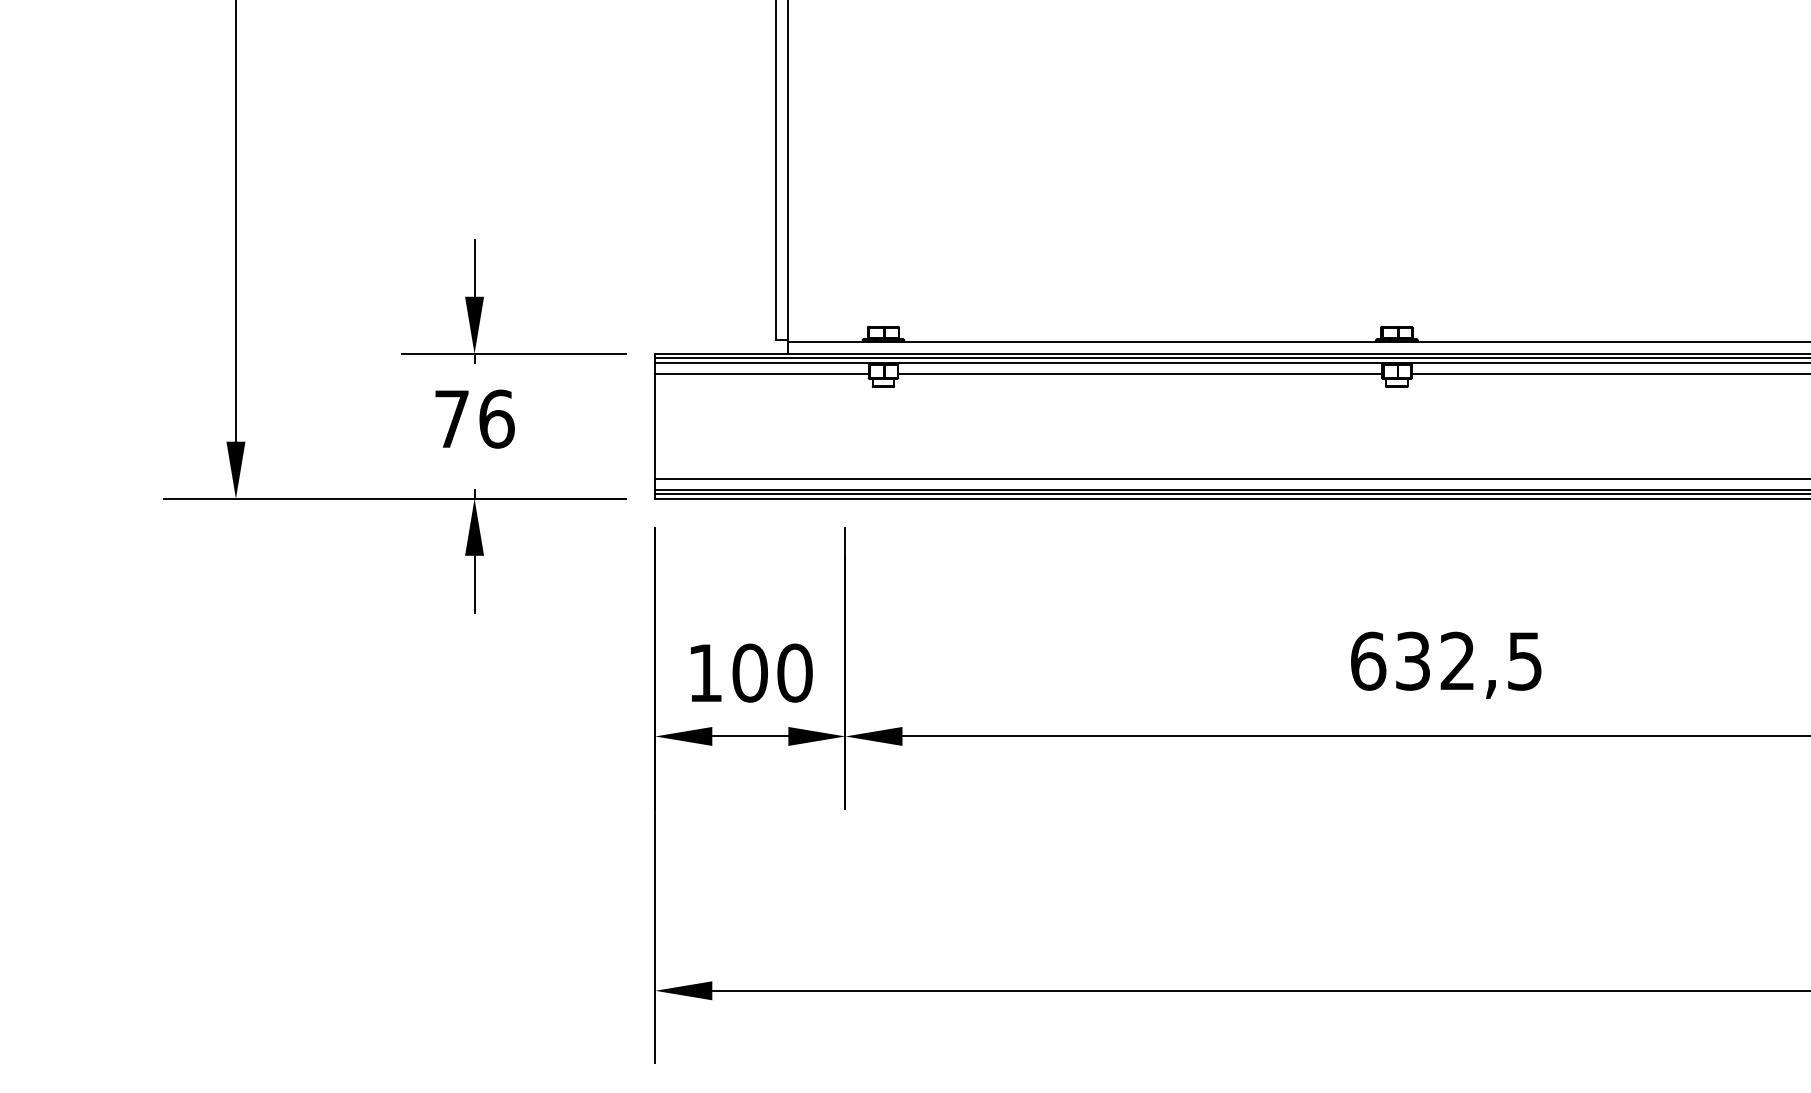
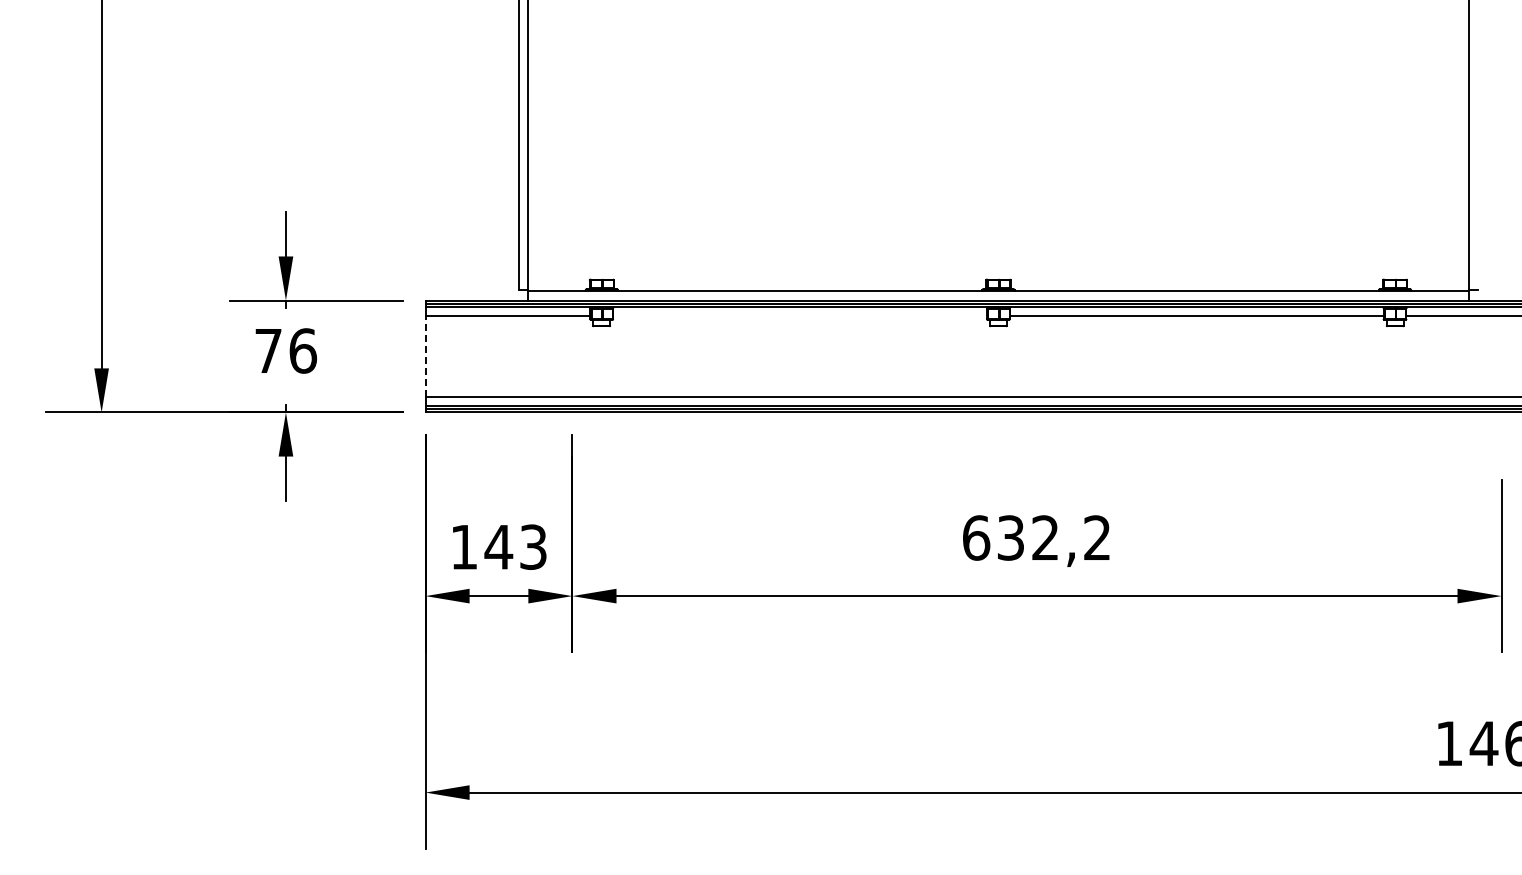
line: (1140, 374) -> (800, 316), removed
line: (655, 426) -> (425, 356), solid -> dashed
text: (1525, 660) -> (1097, 537), 632,5 -> 632,2
text: (771, 672) -> (515, 546), 100 -> 143

